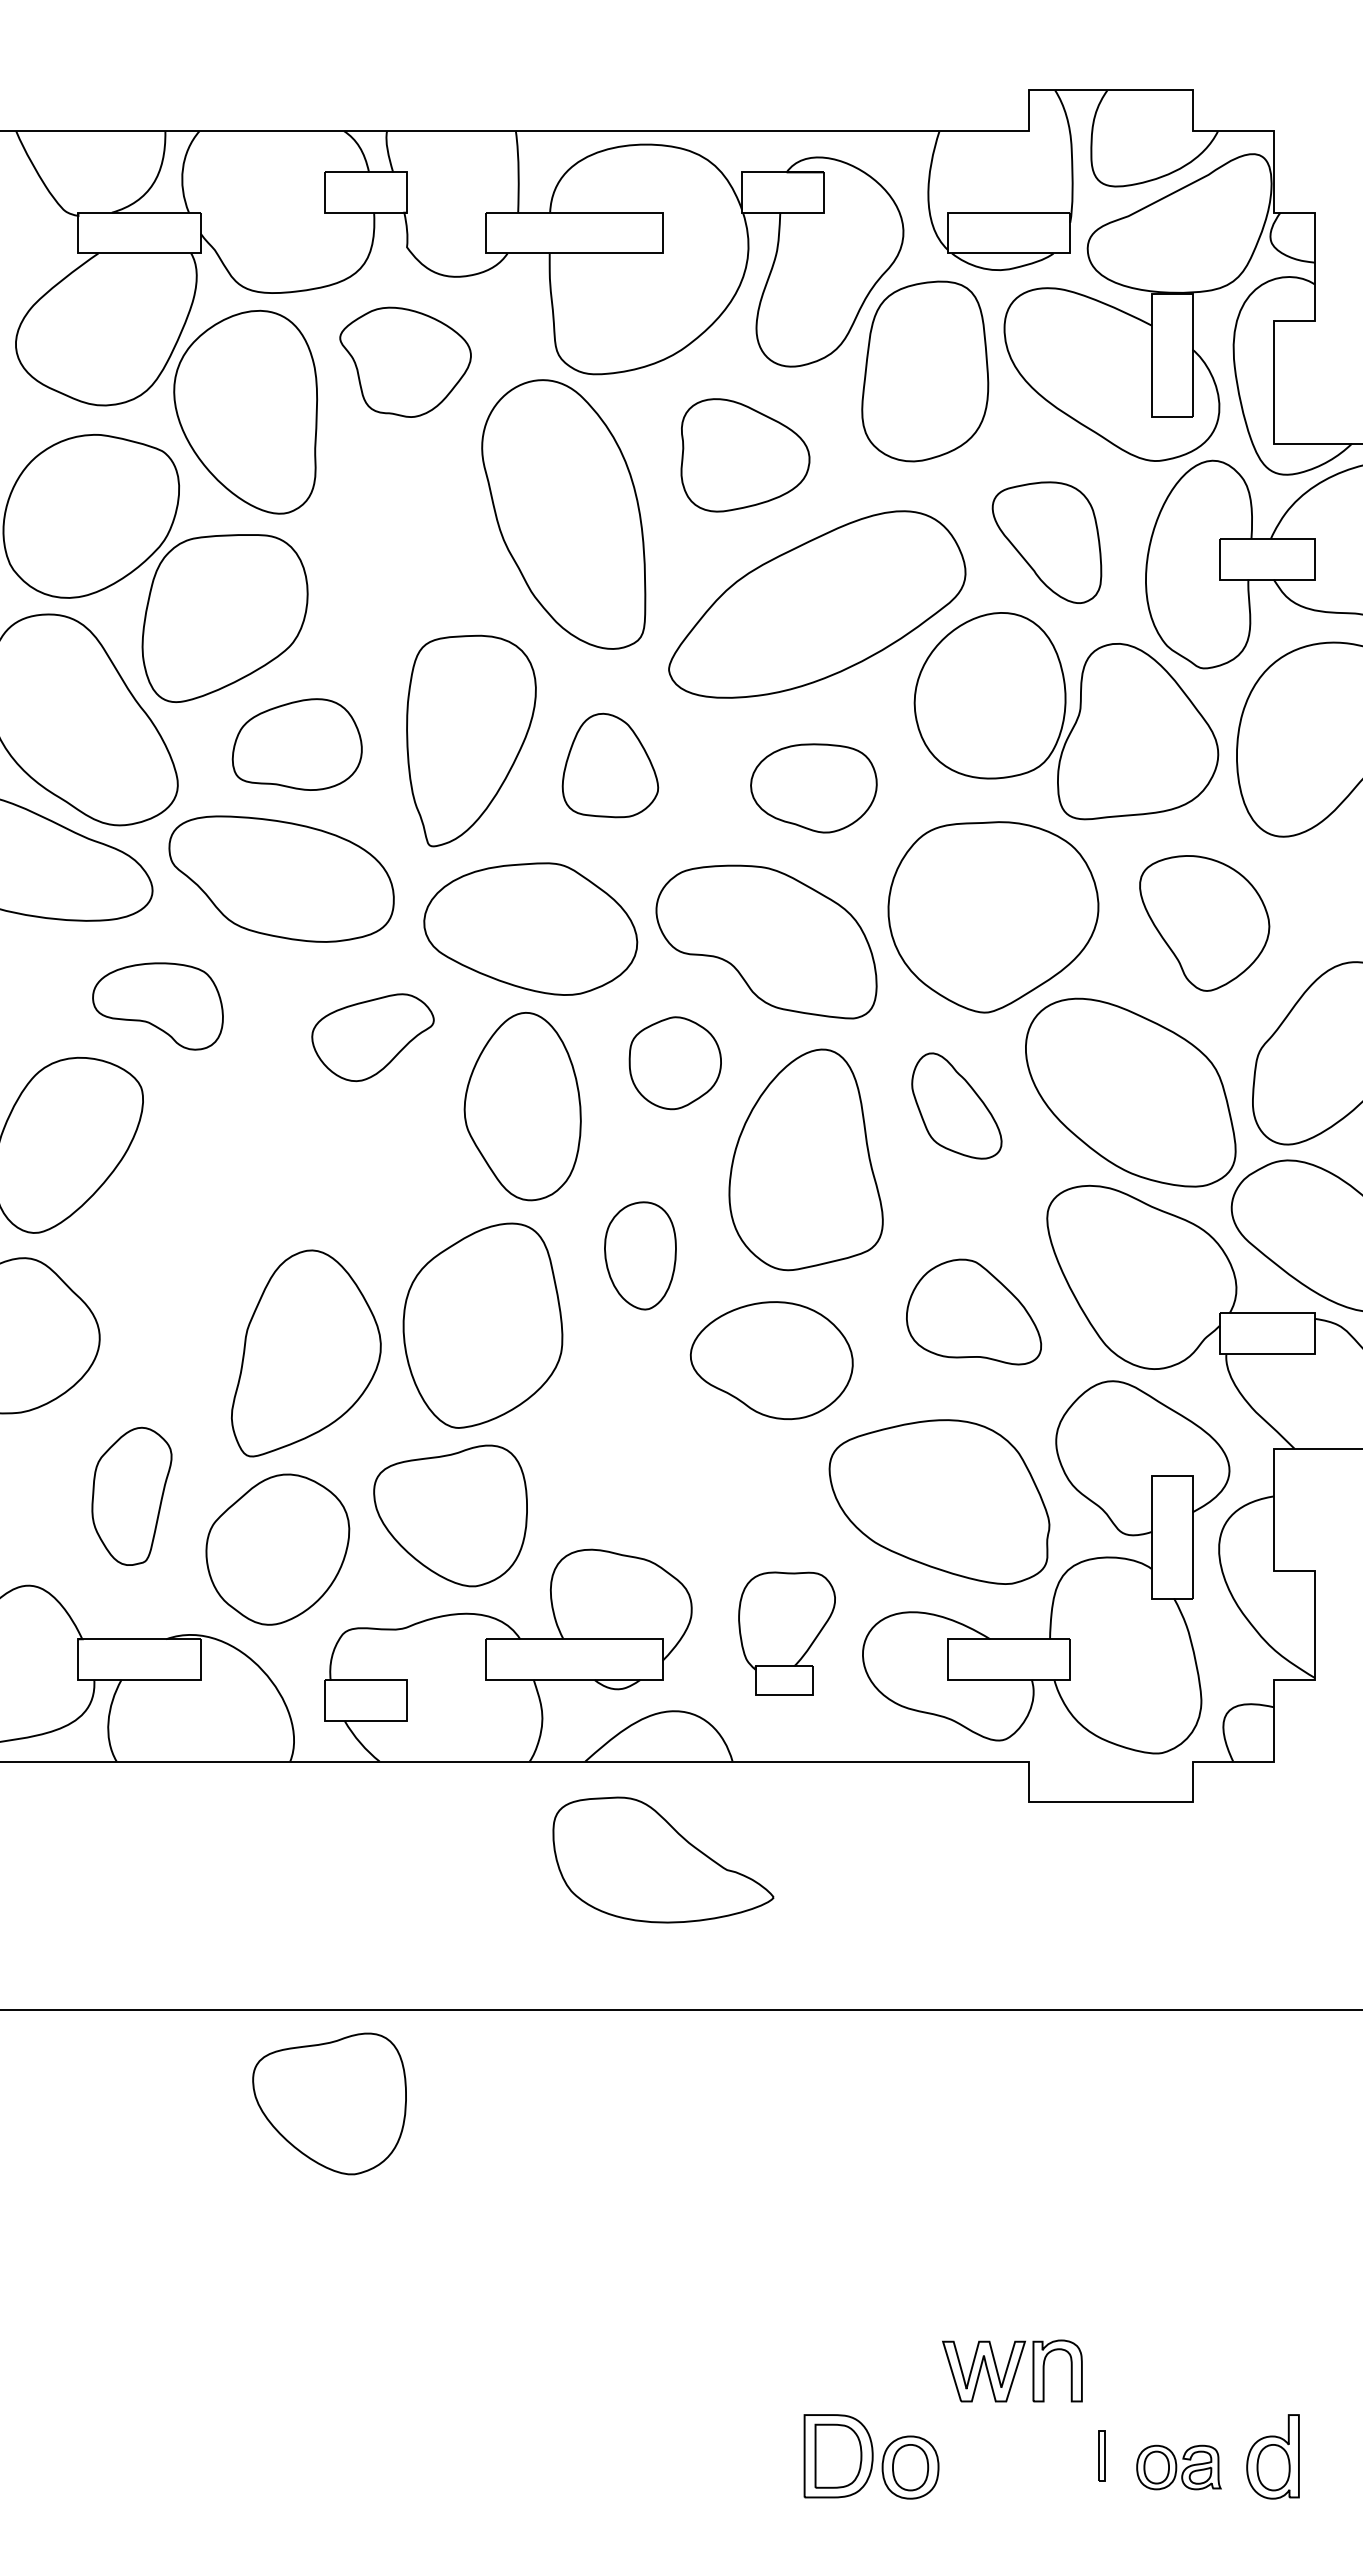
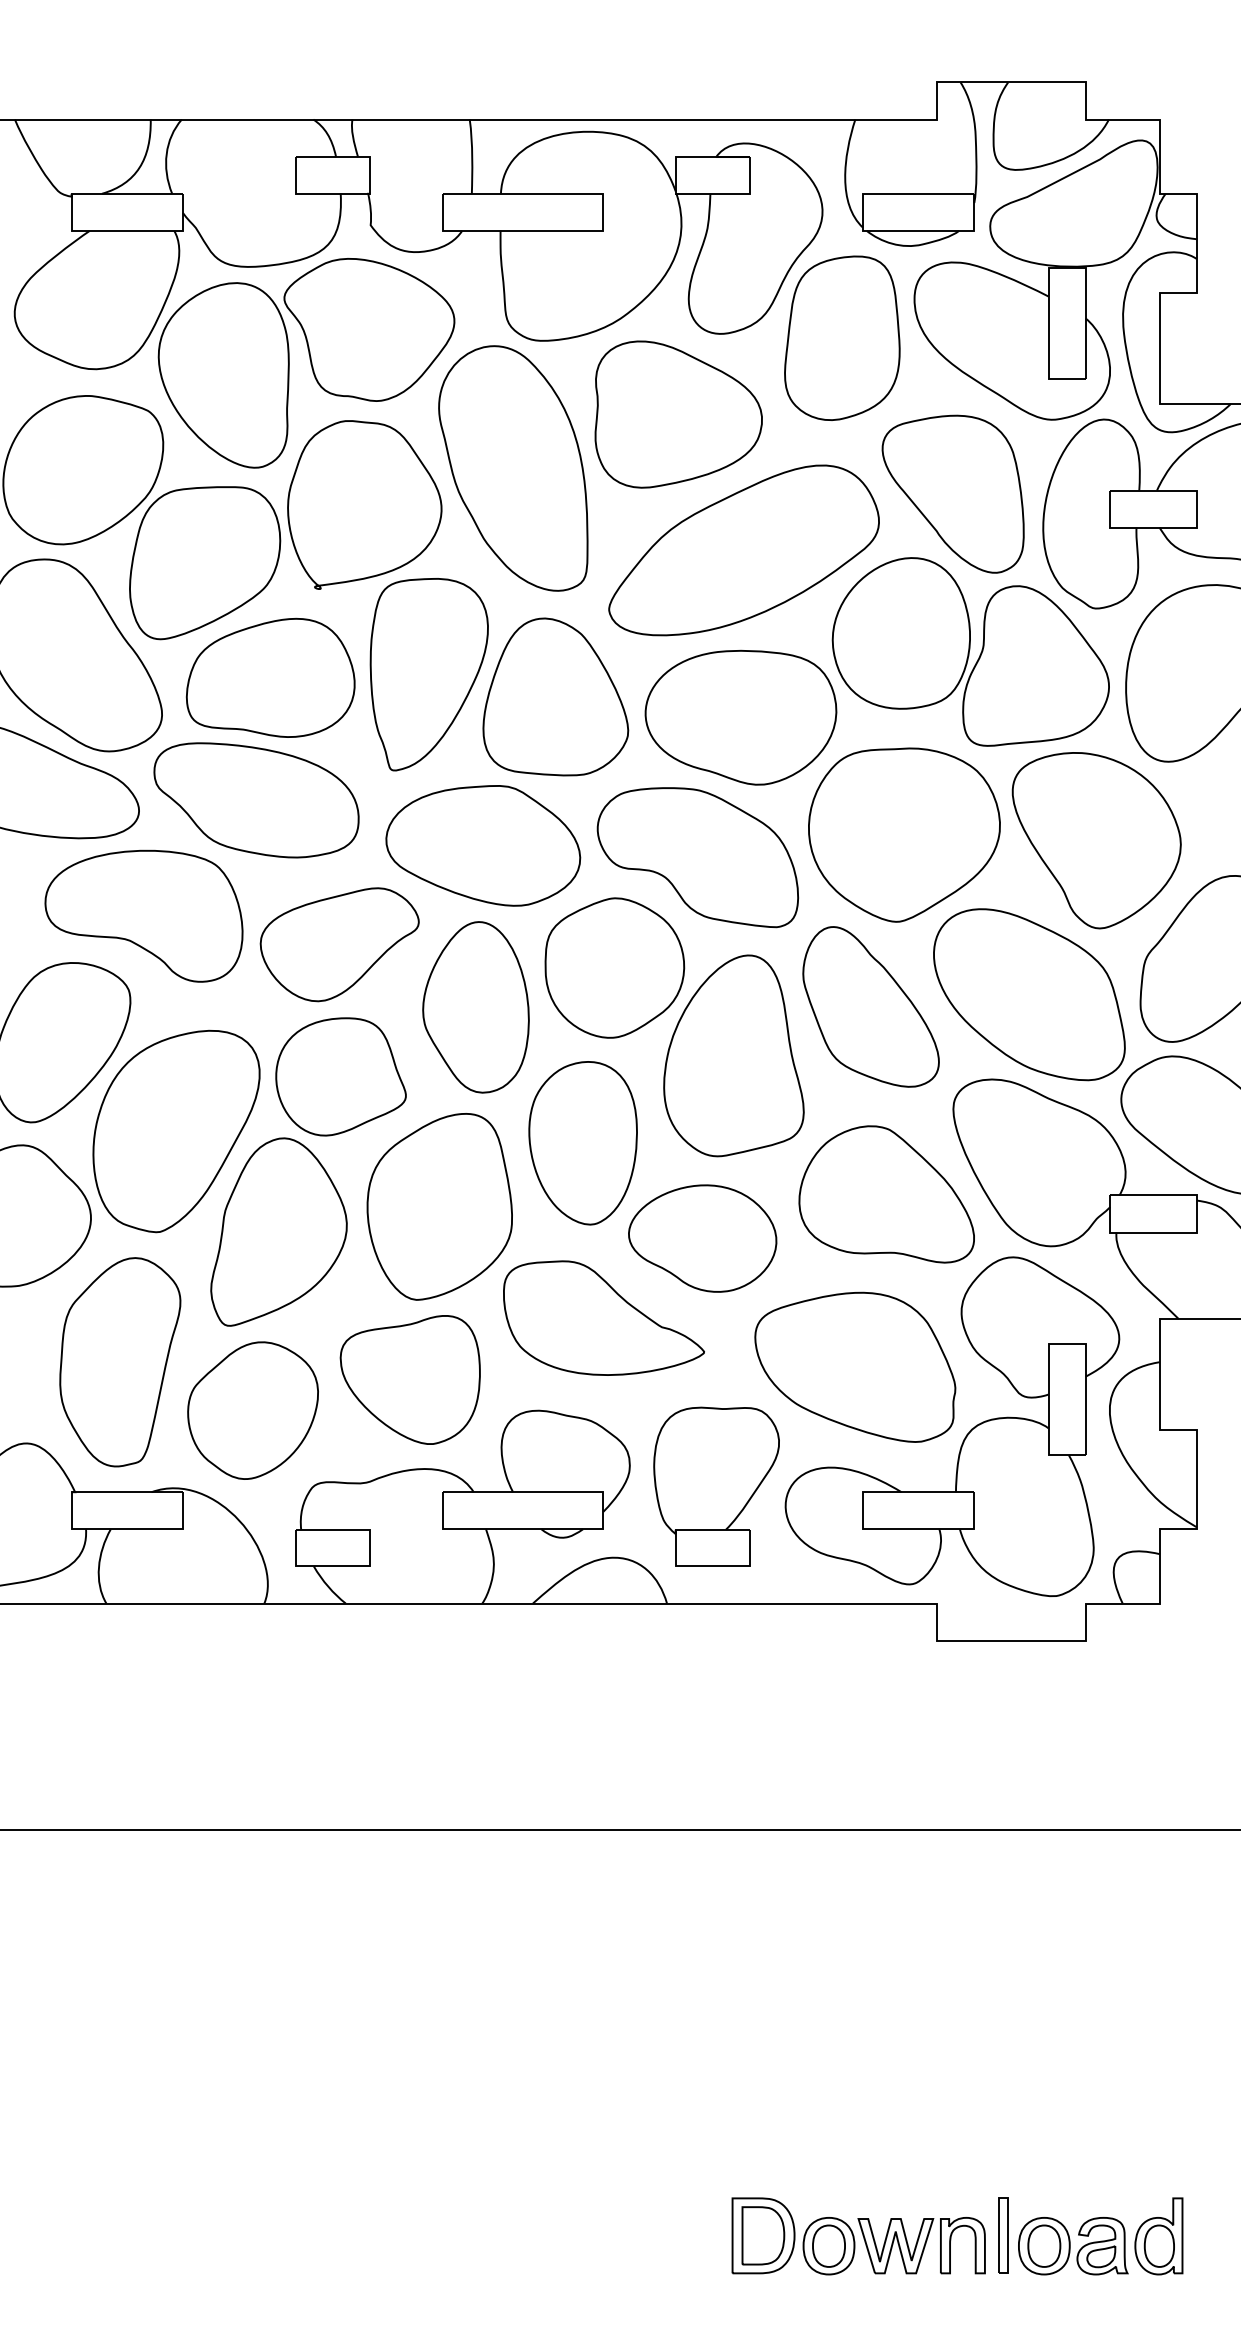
part: (405, 362) -> (369, 330), size x1.43
part: (745, 455) -> (678, 414), size x1.43
part: (1046, 542) -> (952, 493), size x1.43
part: (400, 554) -> (364, 504), added
part: (297, 744) -> (270, 677), size x1.43
part: (610, 765) -> (555, 696), size x1.67
part: (813, 788) -> (740, 717), size x1.67
part: (1204, 923) -> (1096, 840), size x1.43
part: (157, 1006) -> (143, 916), size x1.67
part: (372, 1037) -> (339, 944), size x1.43
part: (675, 1062) -> (615, 967), size x1.67
part: (956, 1105) -> (870, 1006), size x1.67
part: (374, 1182) -> (341, 1076), added
part: (193, 1242) -> (176, 1131), added
part: (640, 1255) -> (583, 1142), size x1.67
part: (973, 1311) -> (886, 1193), size x1.43
part: (131, 1496) -> (119, 1362), size x1.67
part: (786, 1633) -> (716, 1486), size x1.43
part: (663, 1859) -> (604, 1317), moved
part: (329, 2103) -> (300, 1914), removed
part: (1012, 2370) -> (921, 2245), moved
part: (1101, 2455) -> (1002, 2235), size x1.67
part: (1178, 2467) -> (1072, 2246), size x1.43

